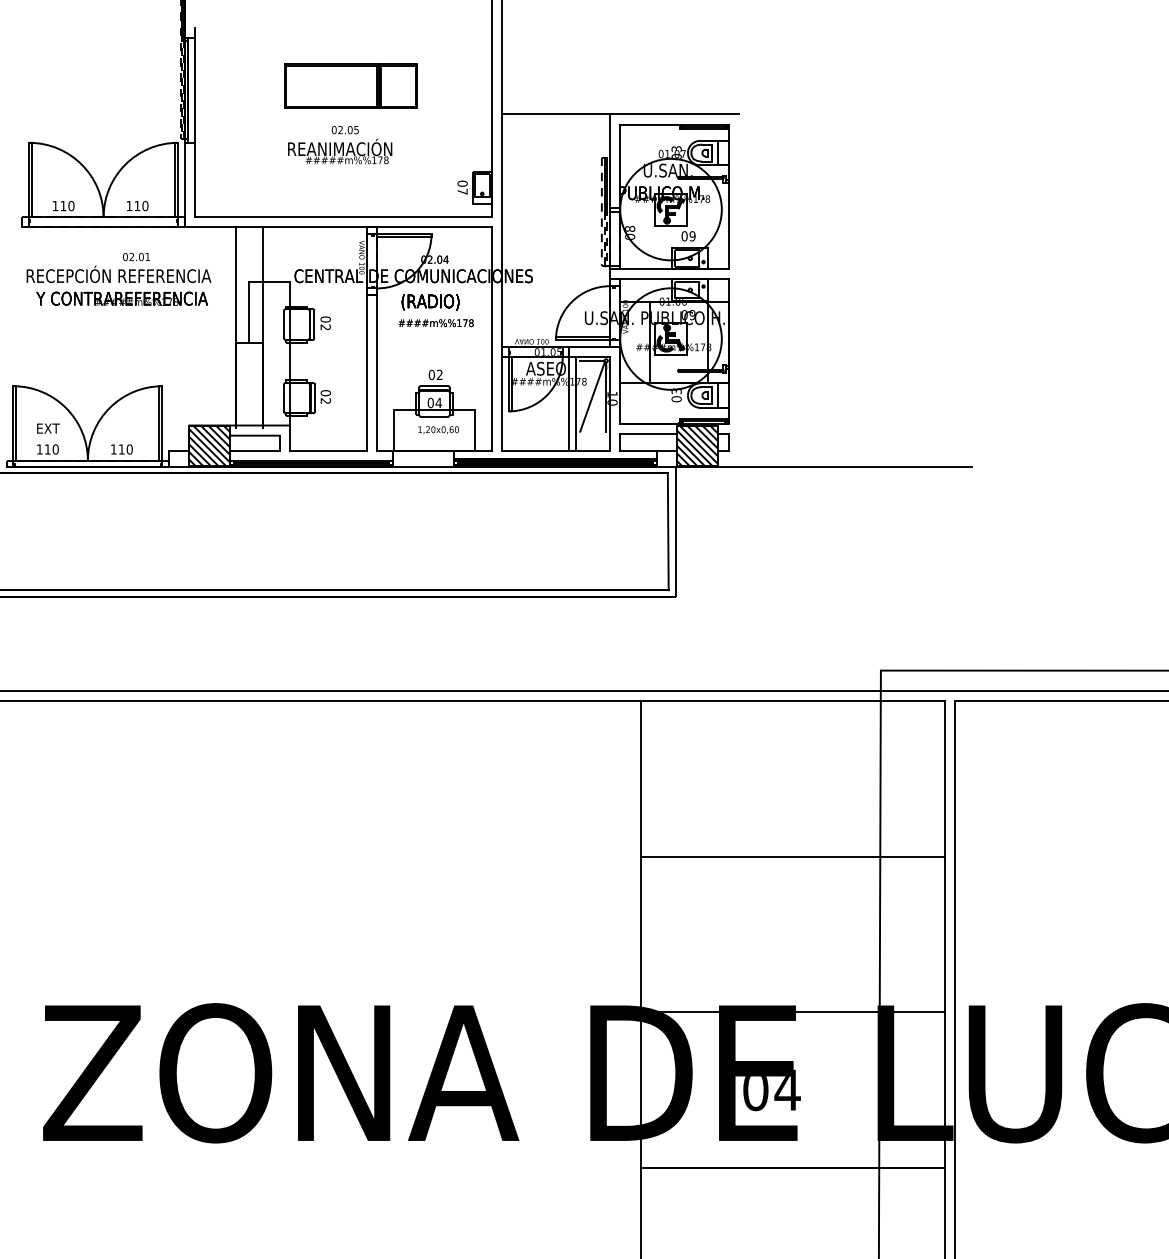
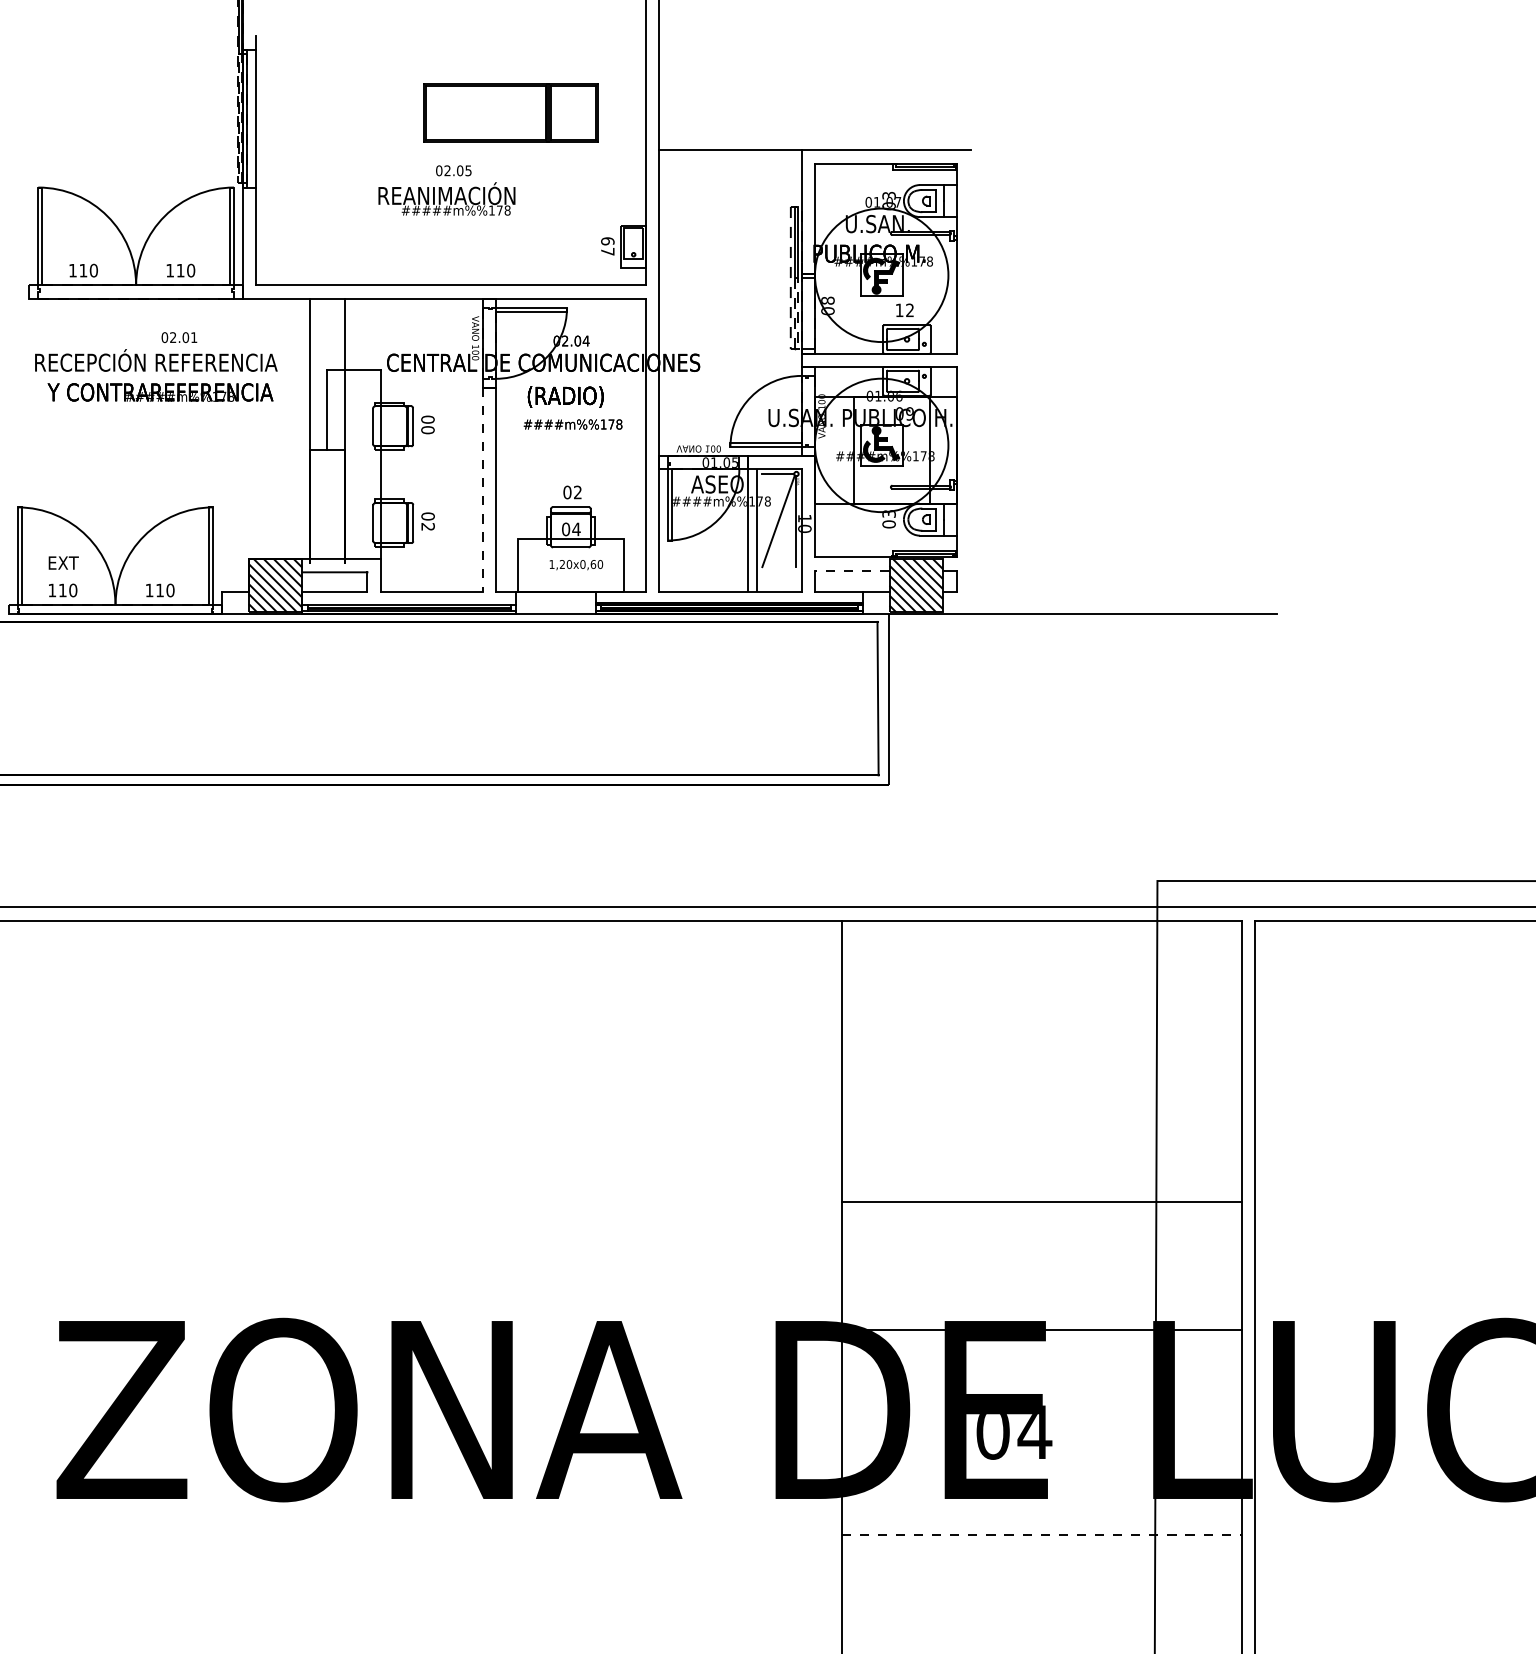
part: (350, 85) -> (510, 112), moved
text: (462, 183) -> (607, 241), 07 -> 67
text: (688, 236) -> (904, 310), 09 -> 12
text: (325, 327) -> (427, 430), 02 -> 00
line: (367, 372) -> (482, 489), solid -> dashed
line: (648, 434) -> (852, 570), solid -> dashed
line: (792, 856) -> (1041, 1201), moved
line: (793, 1168) -> (1042, 1535), solid -> dashed

